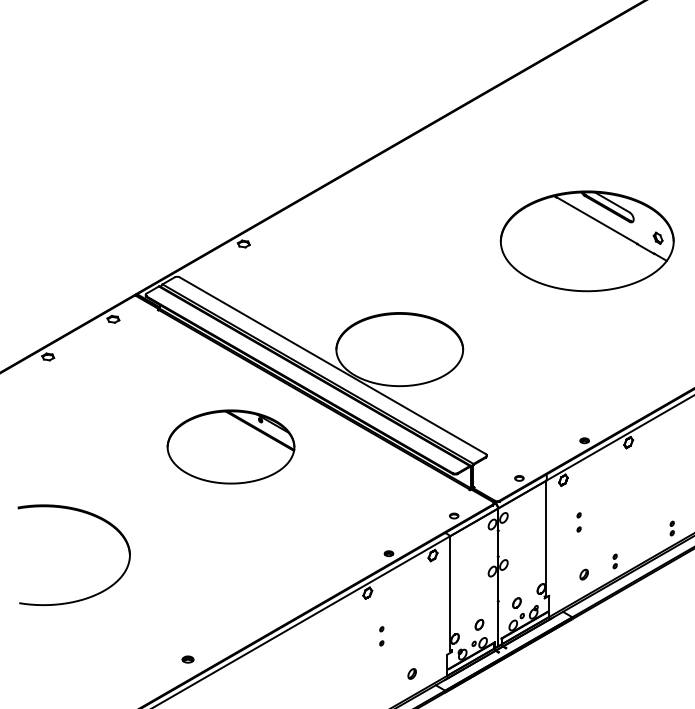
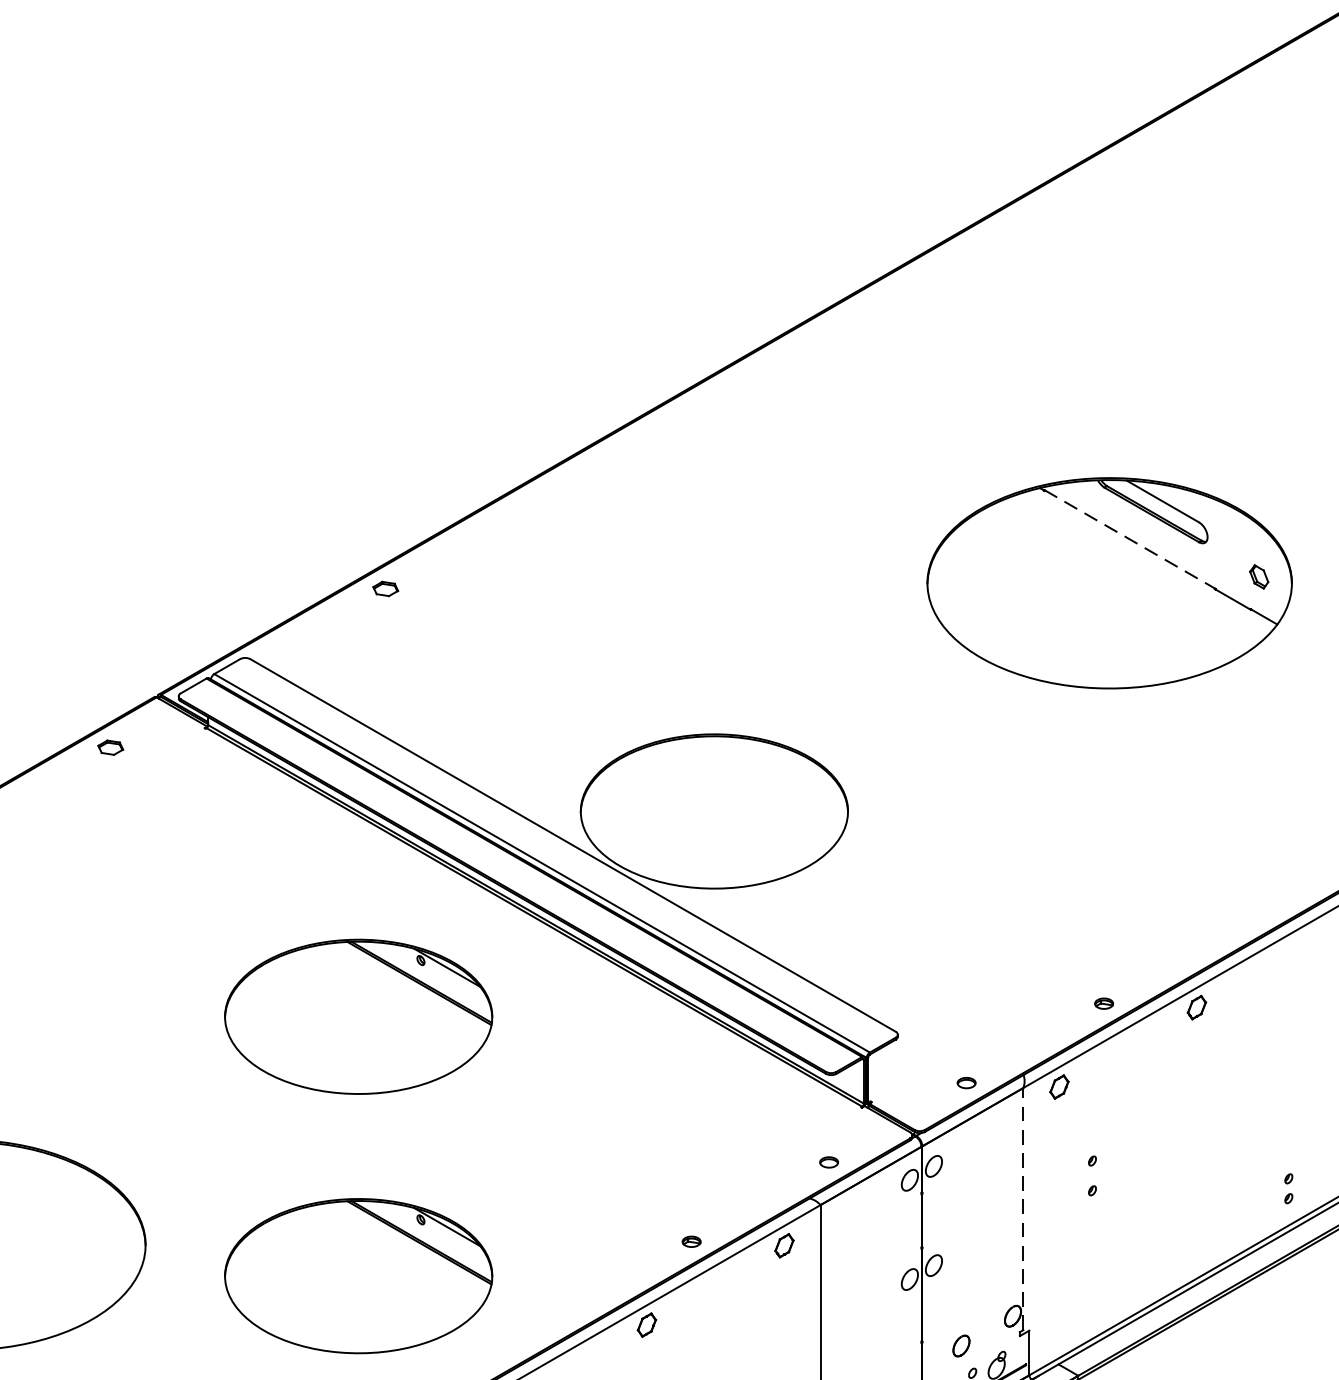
line: (597, 220) -> (1131, 539), solid -> dashed
line: (546, 537) -> (1023, 1207), solid -> dashed
part: (614, 561) -> (1167, 1258), removed
part: (230, 569) -> (357, 1275), added
part: (583, 574) -> (1101, 1285), removed

